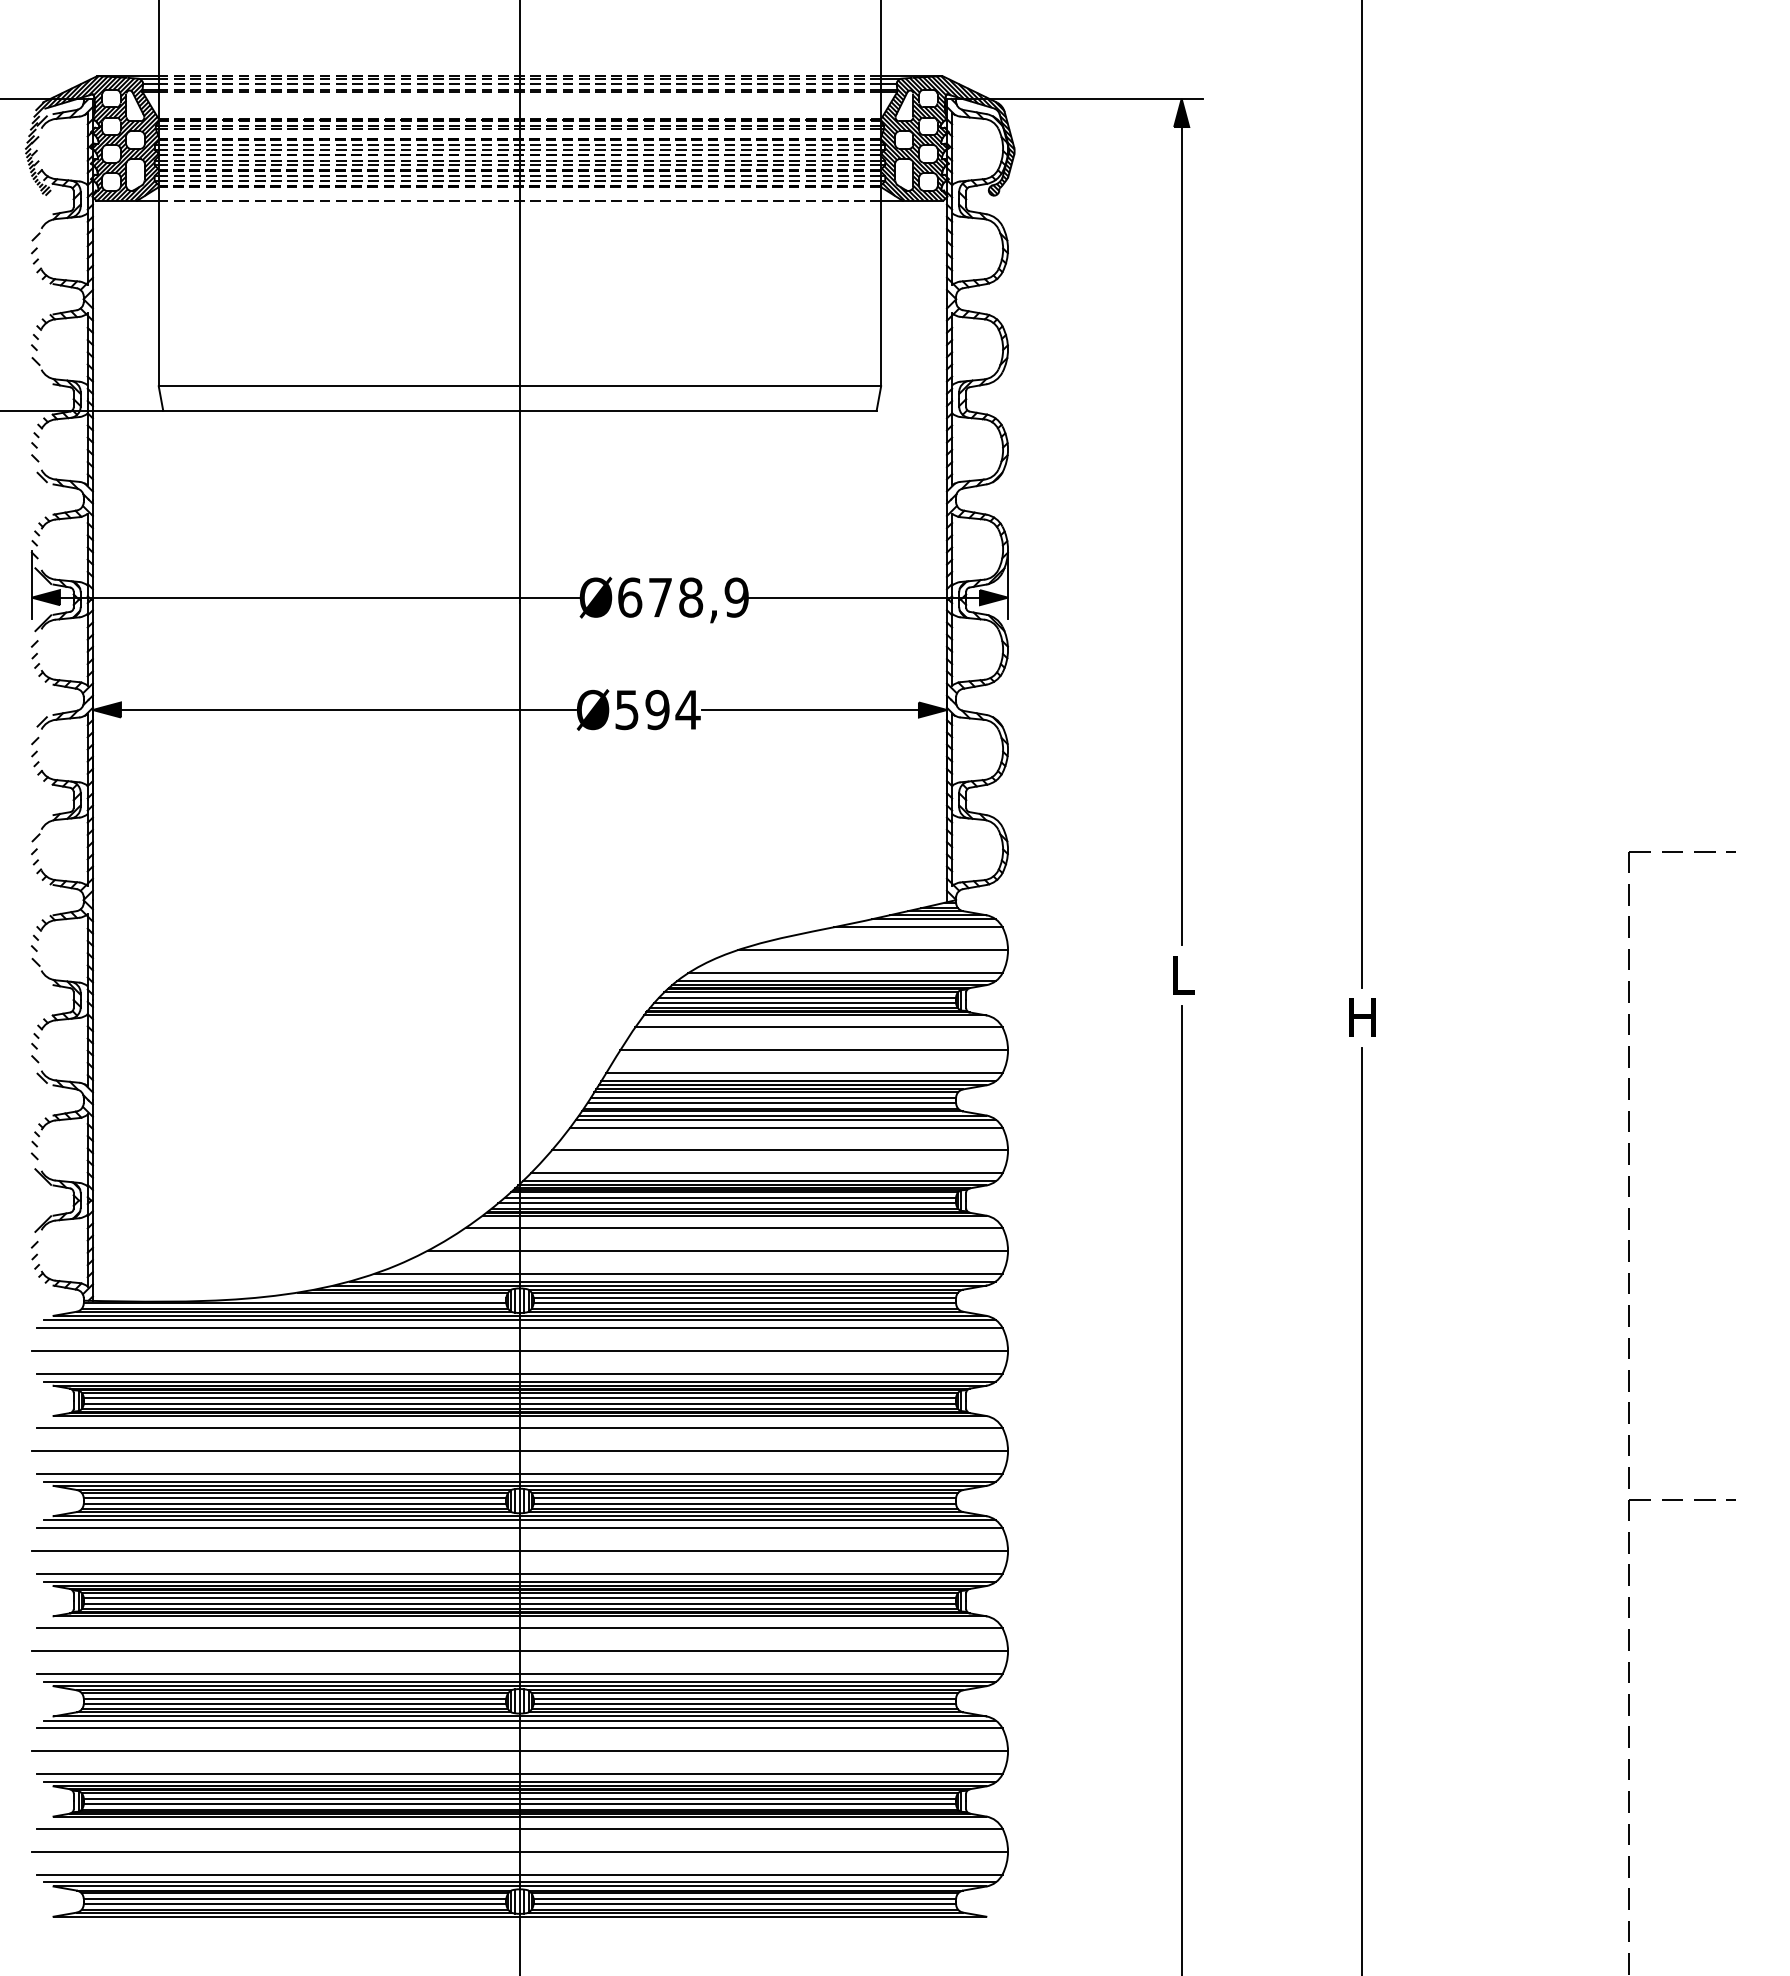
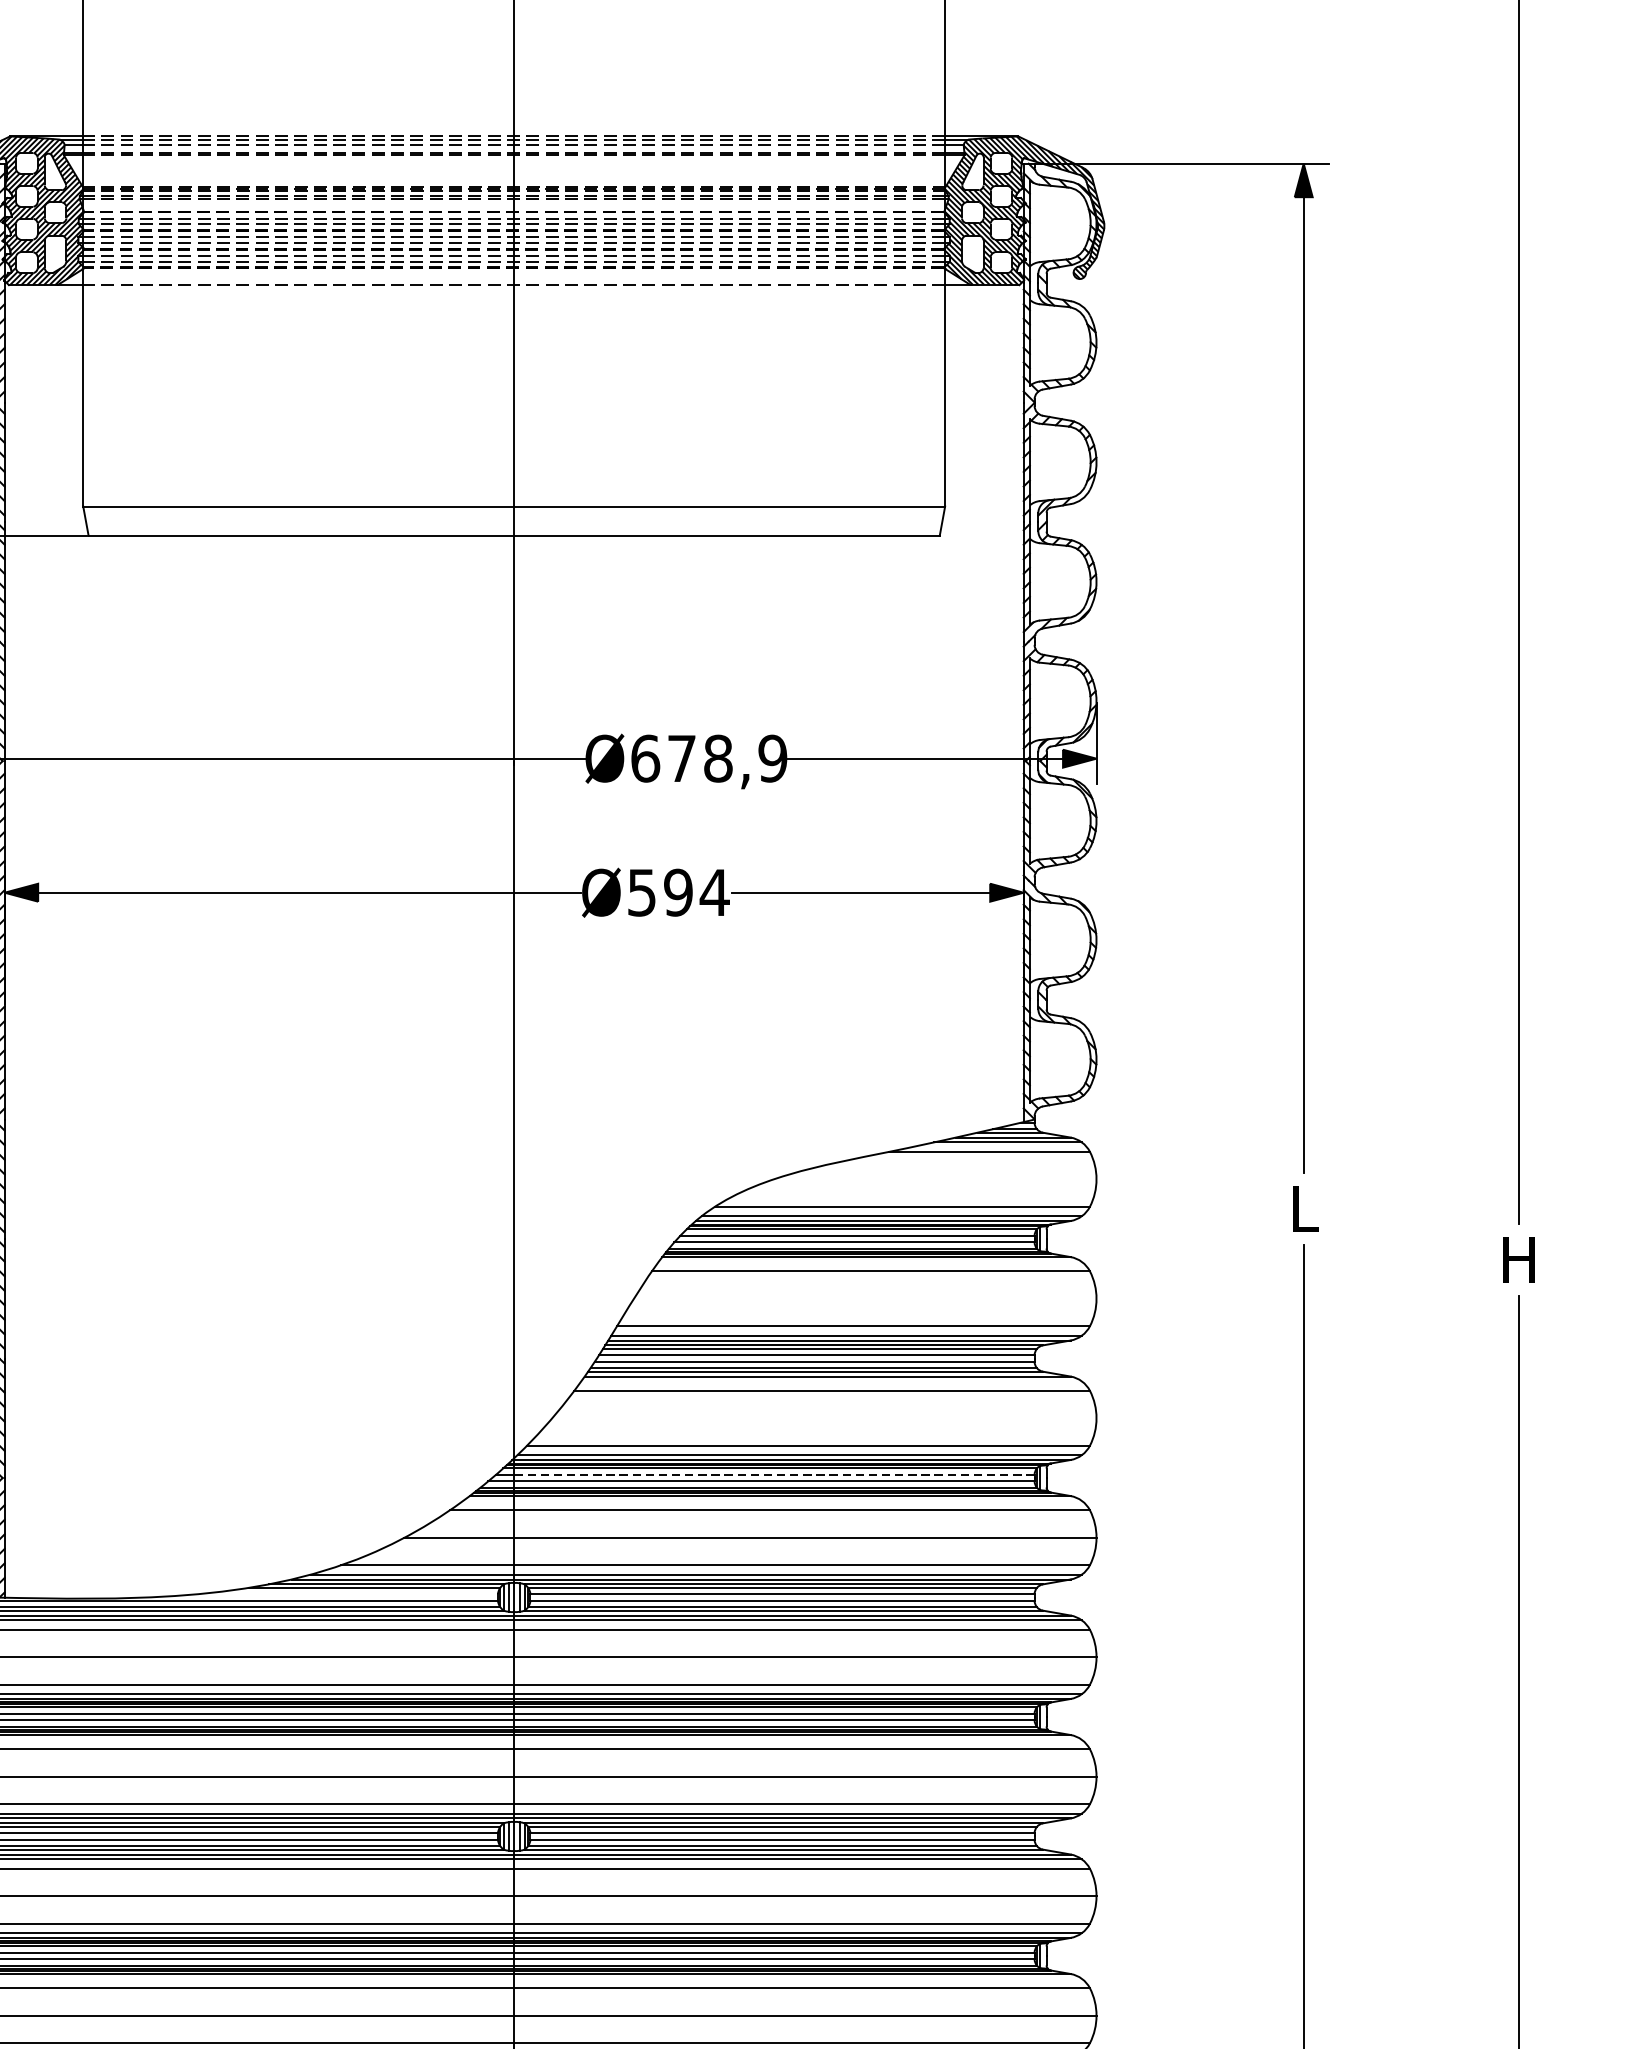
line: (872, 950) -> (934, 1179), removed
line: (814, 1050) -> (865, 1298), removed
line: (785, 1119) -> (831, 1381), removed
line: (779, 1150) -> (823, 1418), removed
line: (737, 1197) -> (773, 1474), solid -> dashed

